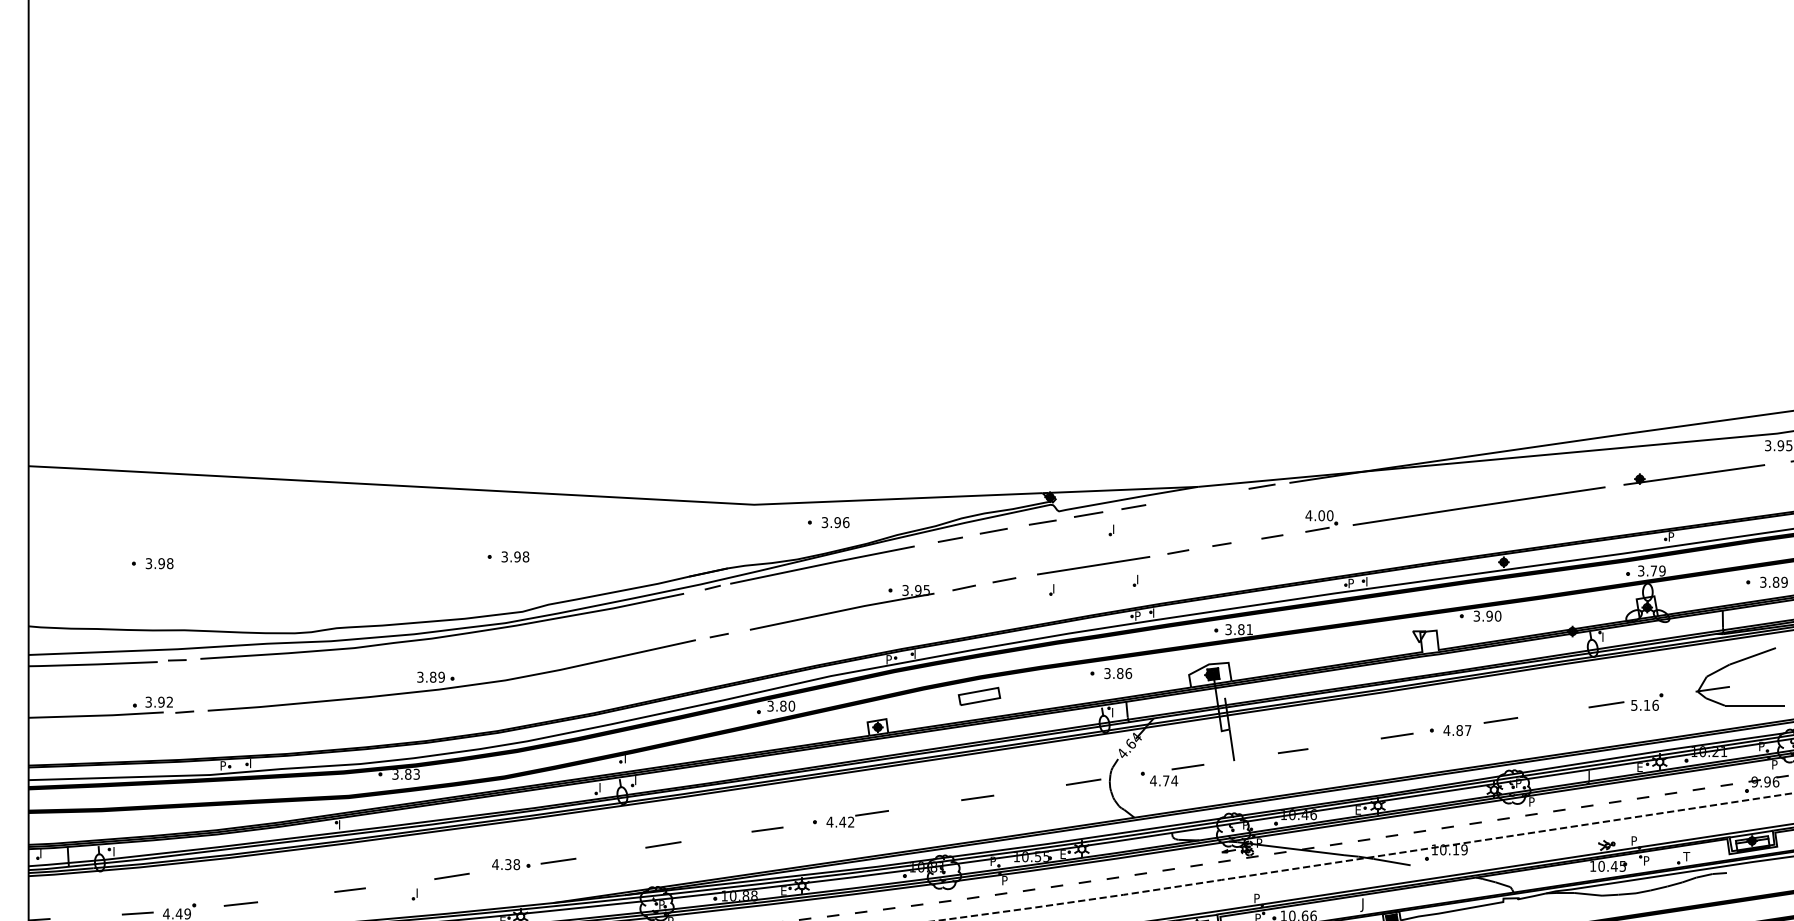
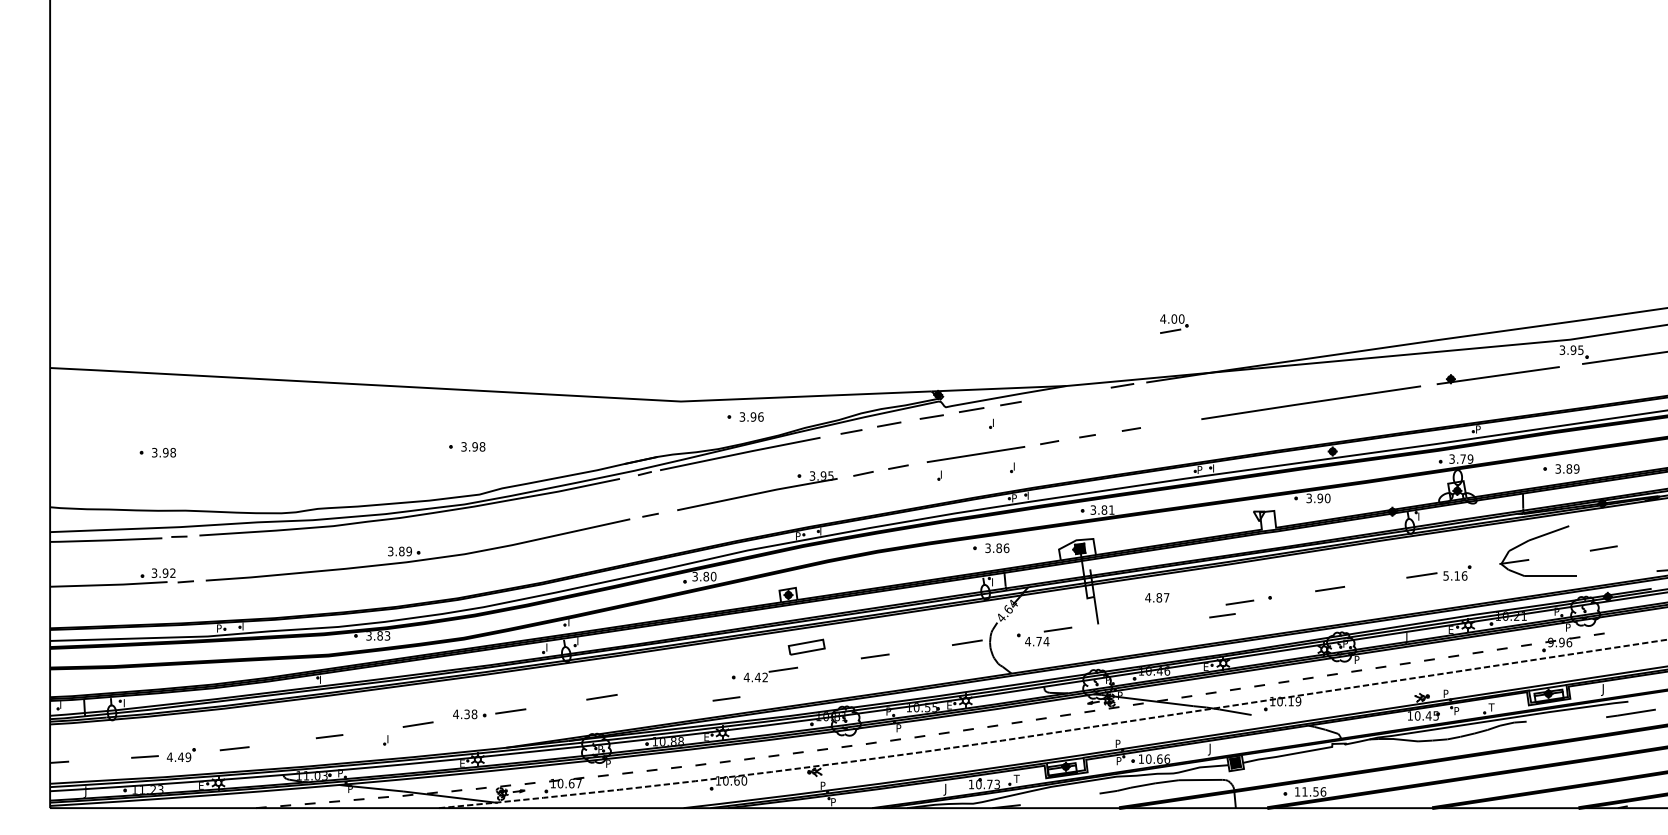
part: (1321, 520) -> (1174, 323), moved
part: (979, 695) -> (806, 646), moved
text: (1457, 730) -> (1157, 597), moved
line: (1293, 750) -> (1222, 615), moved
line: (767, 829) -> (726, 698), moved

